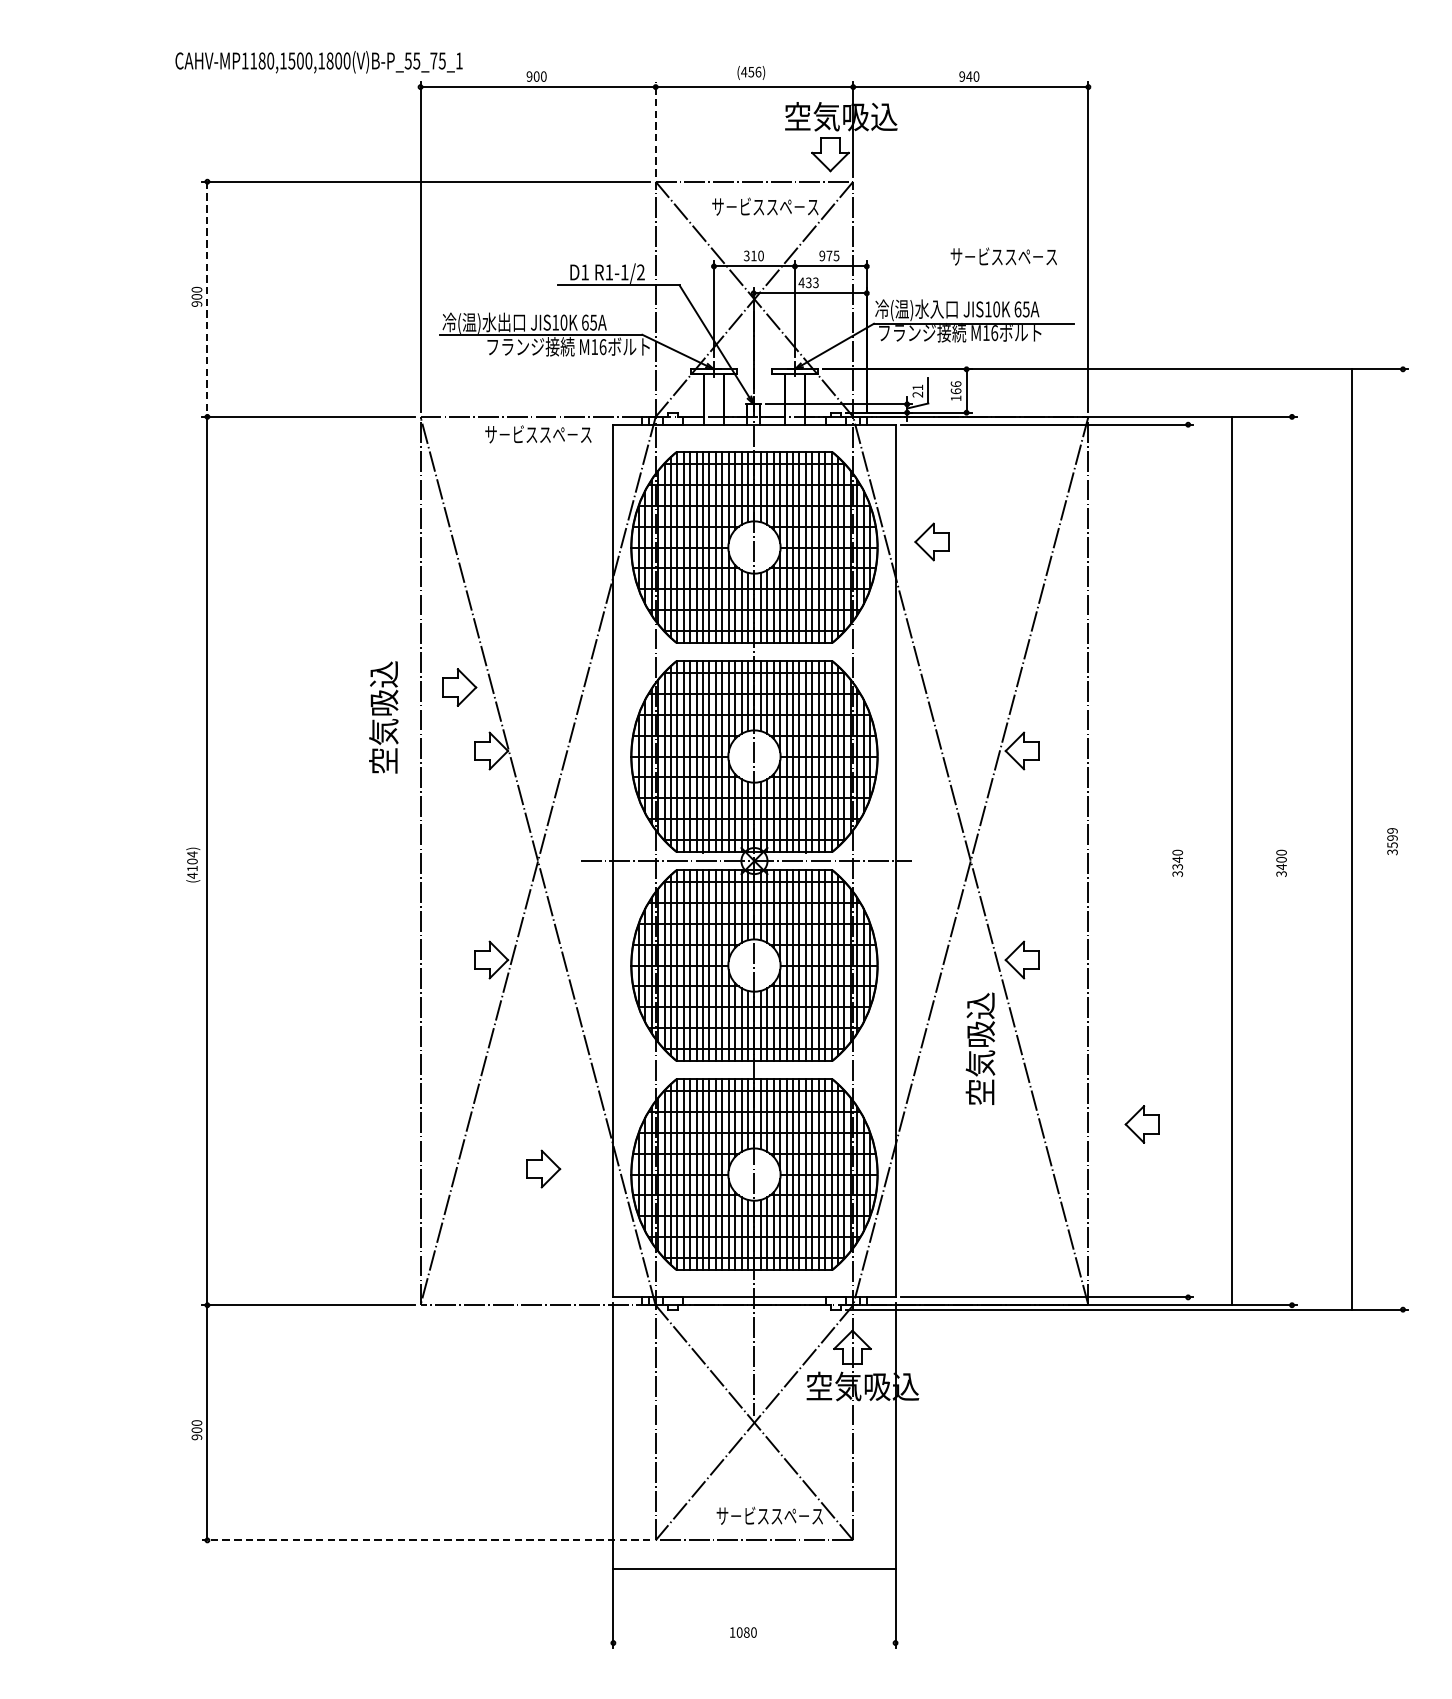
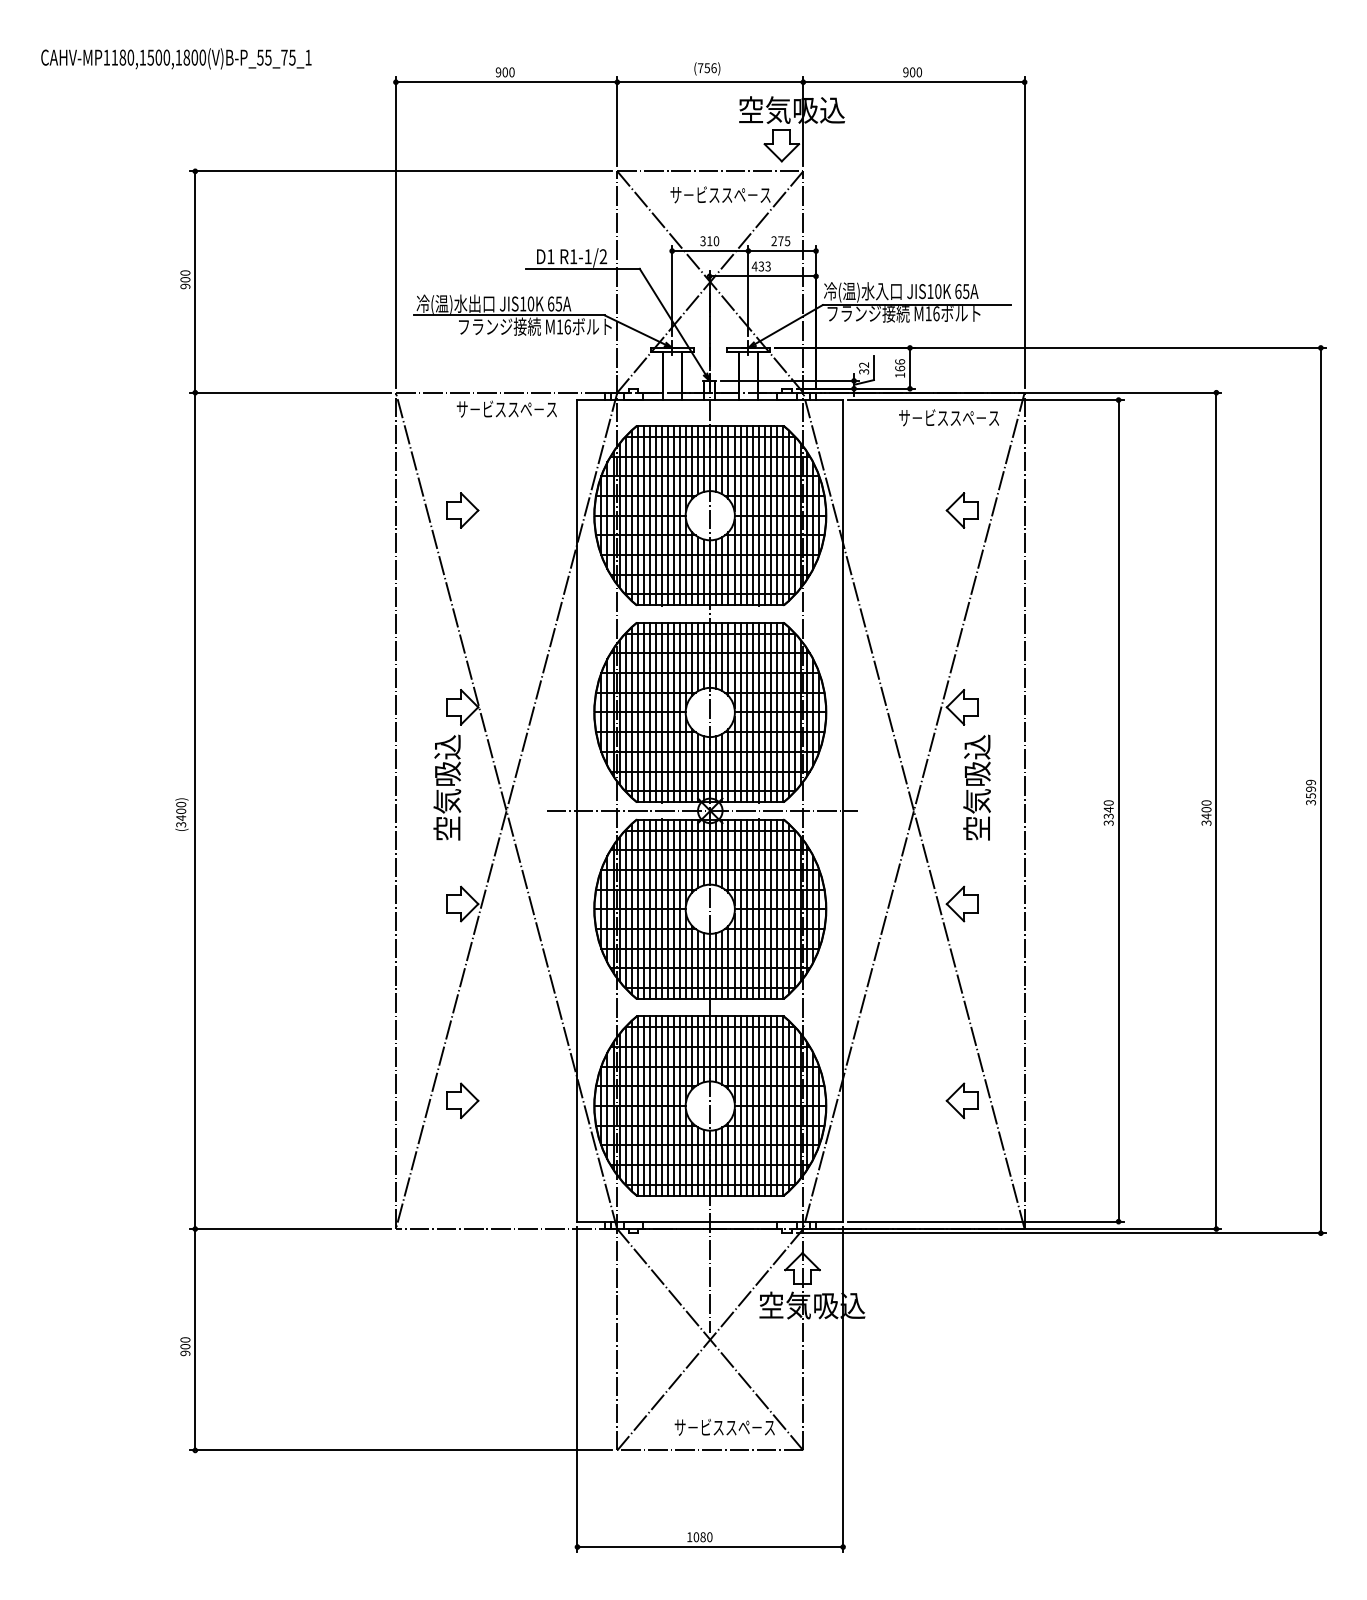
text: (319, 61) -> (176, 58), moved
text: (744, 71) -> (700, 67), (456) -> (756)
text: (969, 76) -> (912, 72), 940 -> 900
line: (655, 128) -> (617, 121), dashed -> solid
text: (821, 256) -> (773, 241), 975 -> 275
text: (1003, 256) -> (948, 417), moved
line: (207, 299) -> (195, 282), dashed -> solid
text: (918, 391) -> (864, 368), 21 -> 32
part: (931, 541) -> (961, 510), moved
part: (459, 687) -> (462, 510), moved
text: (383, 717) -> (447, 787), moved
line: (1351, 839) -> (1320, 790), moved
line: (1188, 860) -> (1118, 810), added
line: (1231, 860) -> (1216, 810), moved
text: (192, 864) -> (181, 814), (4104) -> (3400)
text: (979, 1048) -> (976, 787), moved
part: (1141, 1124) -> (961, 1100), moved
part: (543, 1168) -> (462, 1100), moved
line: (425, 1540) -> (400, 1450), dashed -> solid
line: (754, 1569) -> (710, 1547), moved

